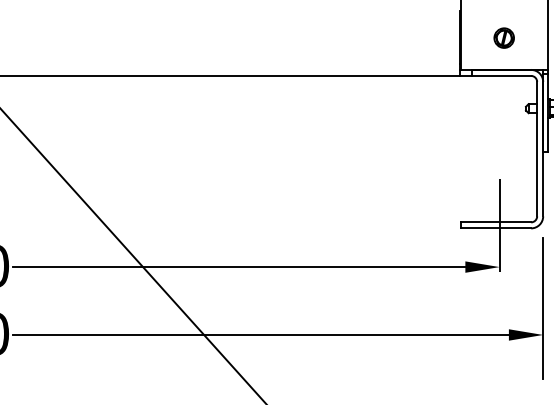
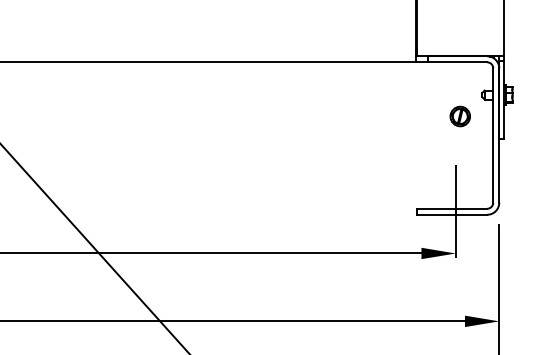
part: (503, 37) -> (459, 115), moved

